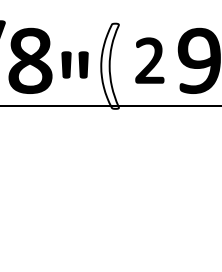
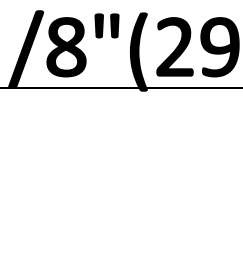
part: (149, 60) -> (174, 46), size x1.43
part: (74, 64) -> (106, 25), moved
fill: (109, 65) -> (138, 51), added

